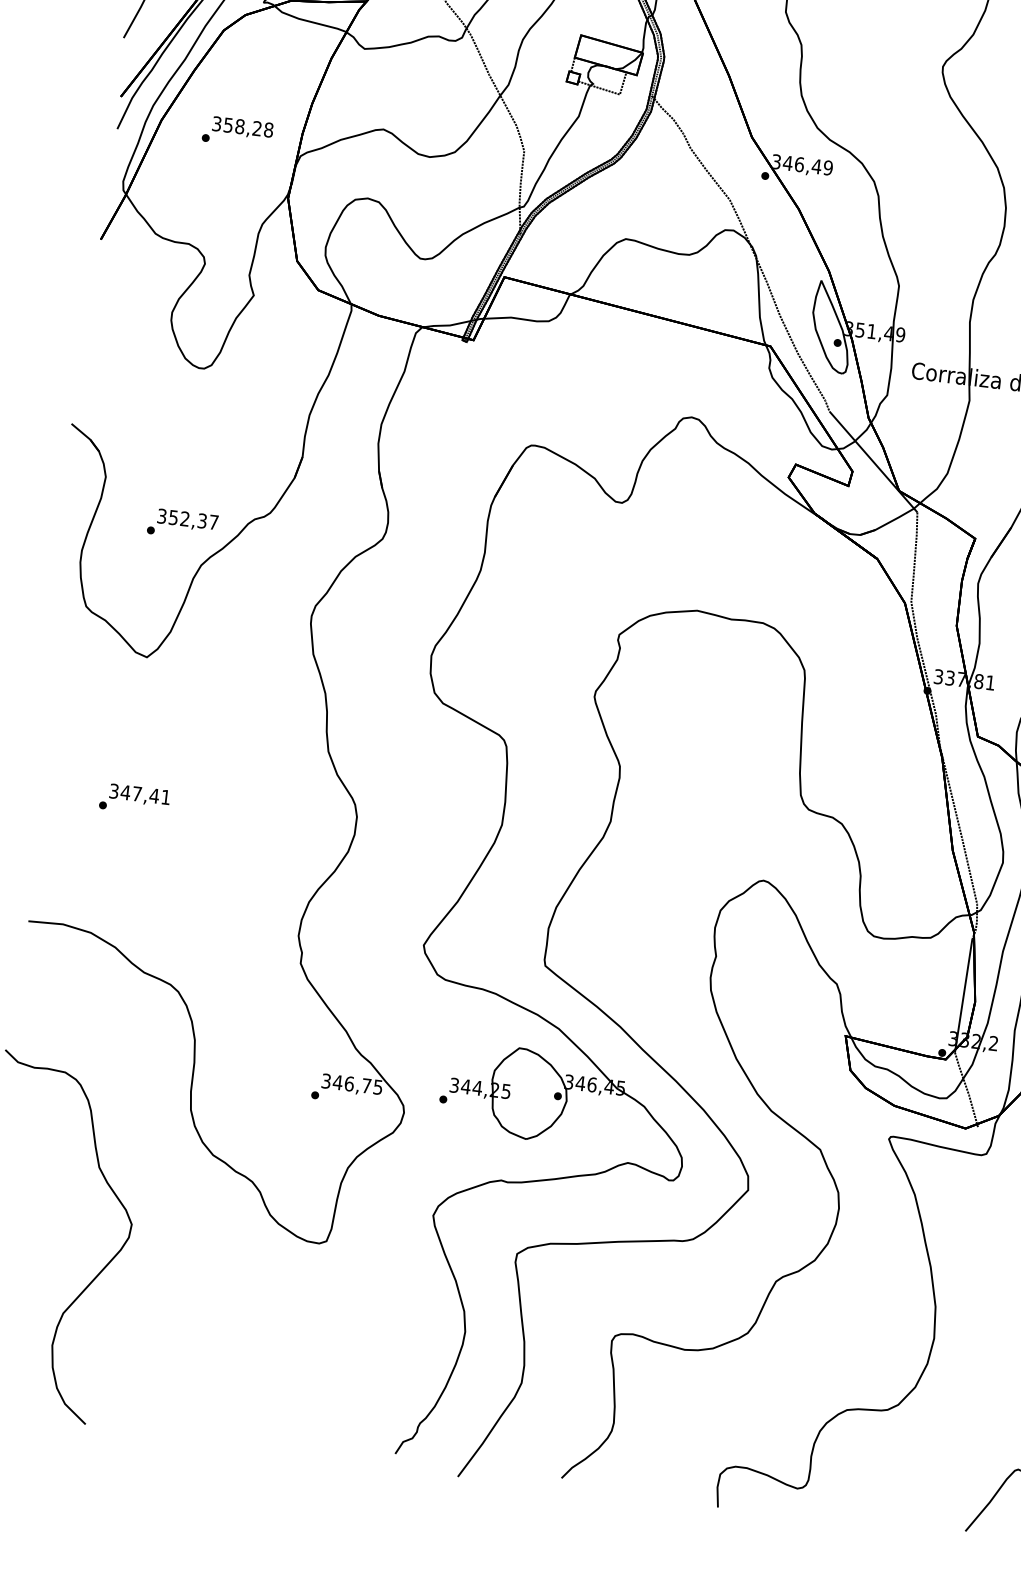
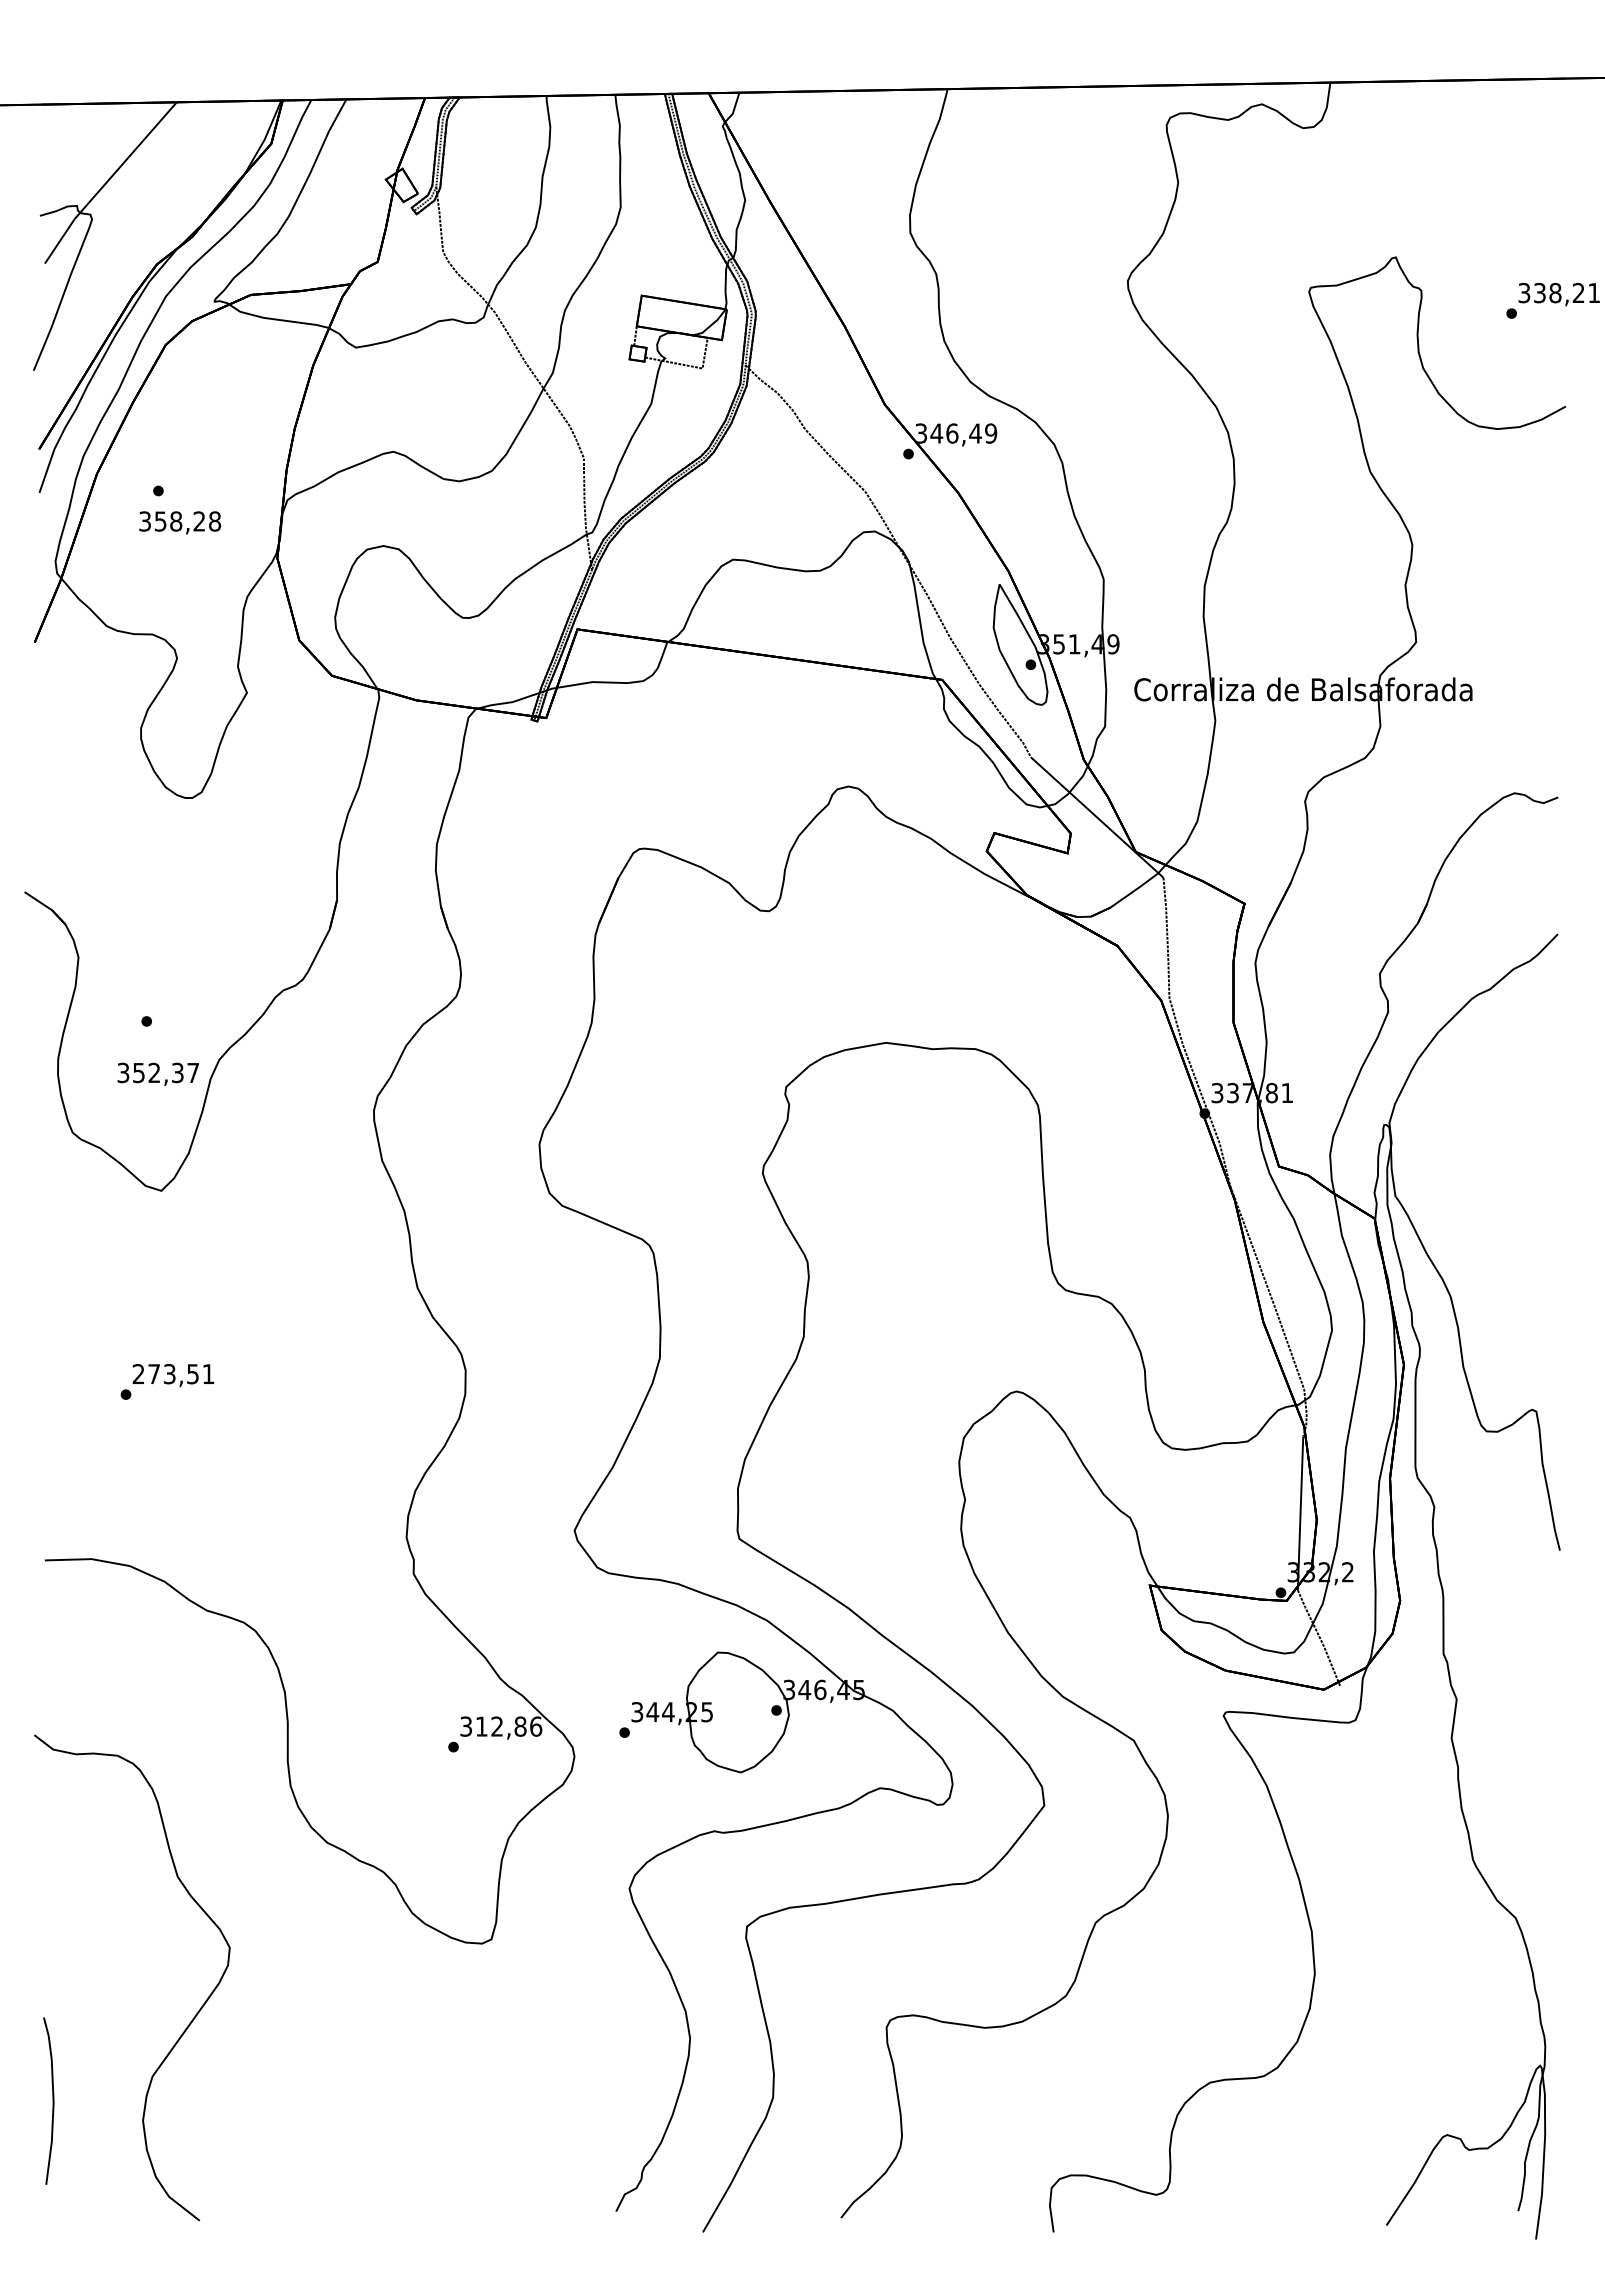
text: (243, 127) -> (180, 522), moved
text: (187, 519) -> (157, 1073), moved
text: (134, 793) -> (165, 1374), 347,41 -> 273,51
text: (357, 1084) -> (508, 1726), 346,75 -> 312,86

